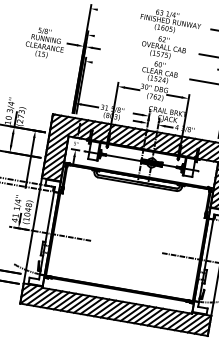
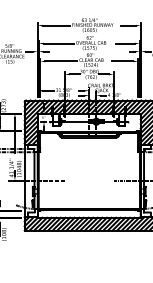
line: (117, 13) -> (56, 25), added
line: (116, 39) -> (58, 43), added
line: (116, 66) -> (61, 61), added

